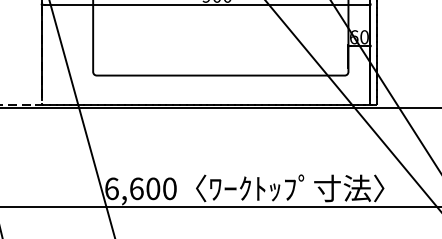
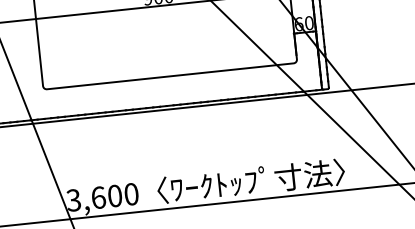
text: (111, 188) -> (73, 200), 6,600 -> 3,600

